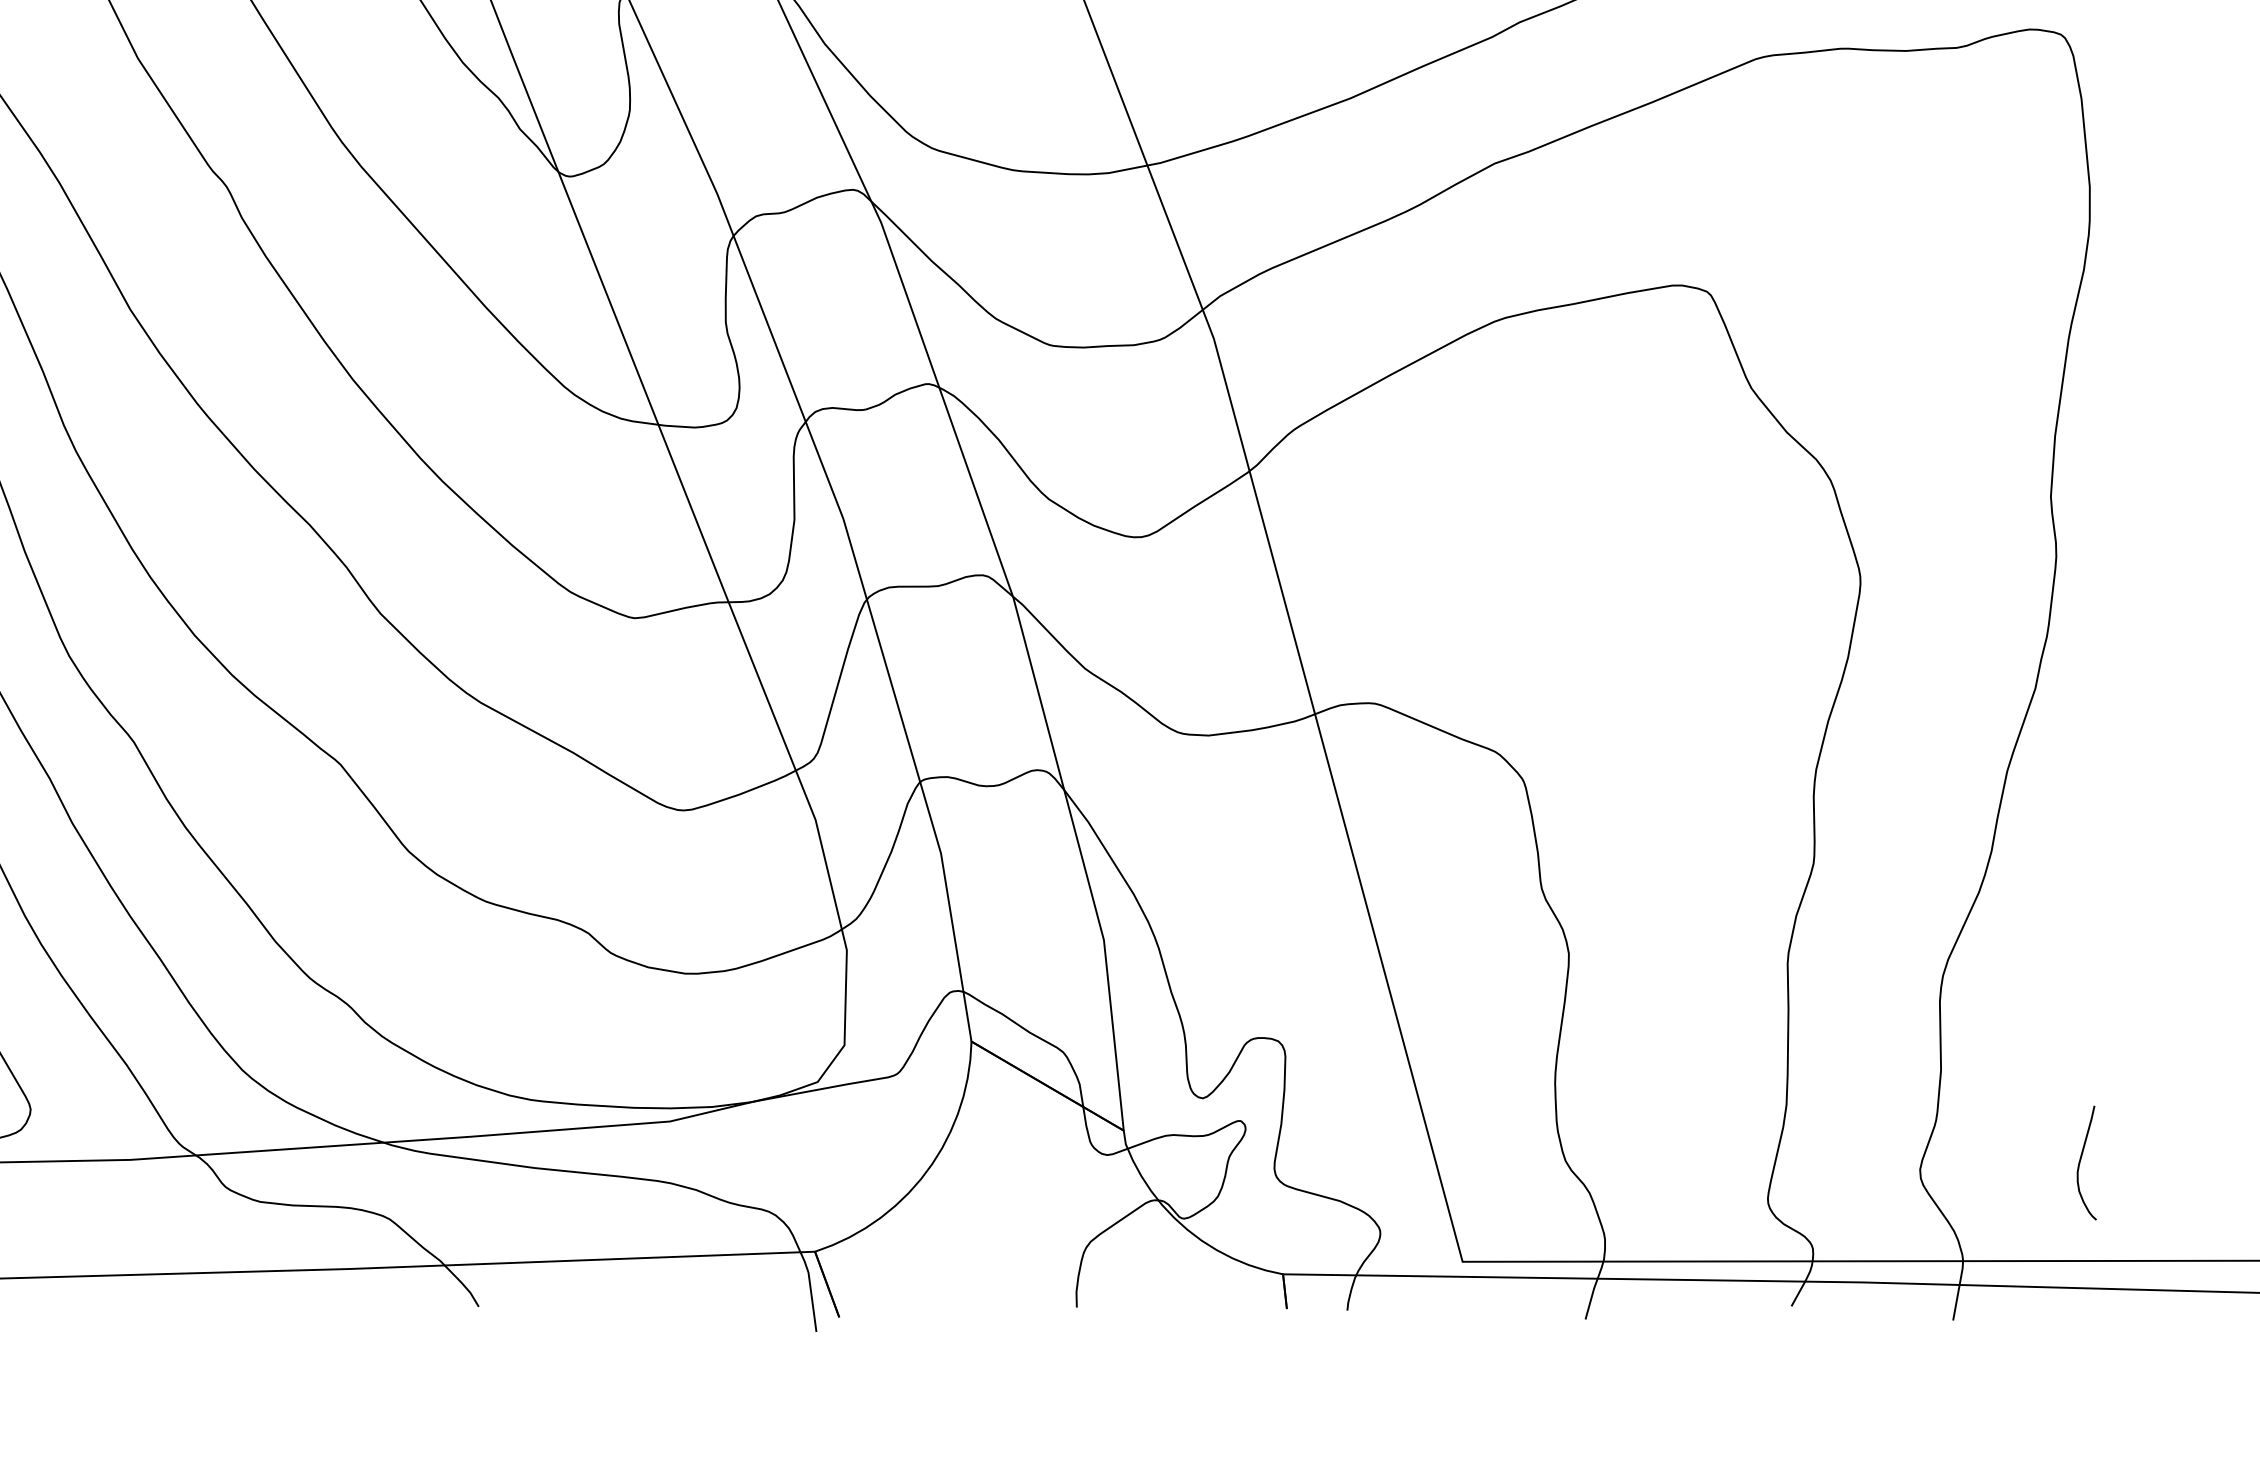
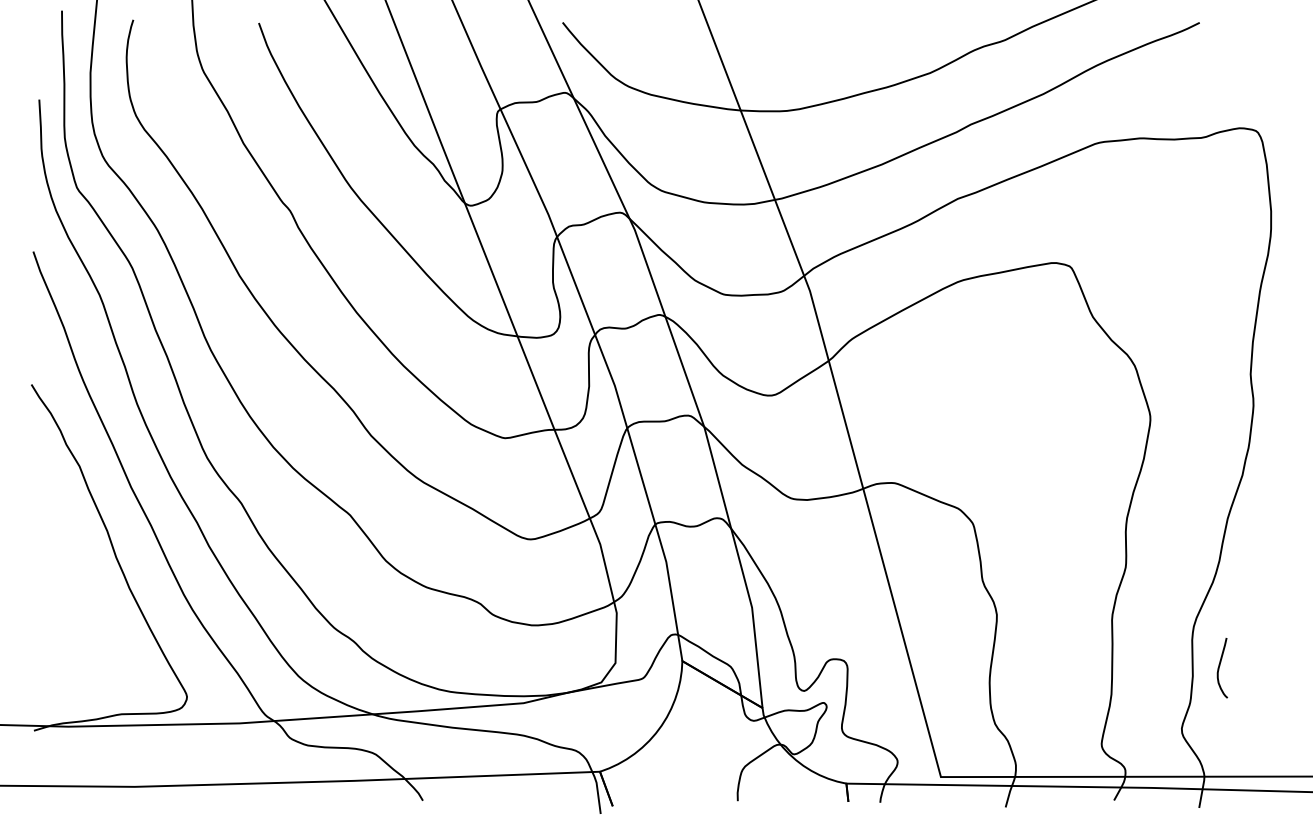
curve: (2080, 1163) -> (1219, 668), moved

